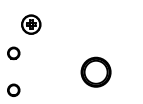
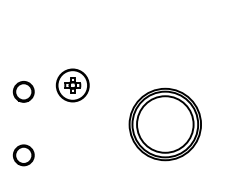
part: (31, 24) -> (73, 85), moved
part: (95, 71) -> (164, 123), size x1.43

